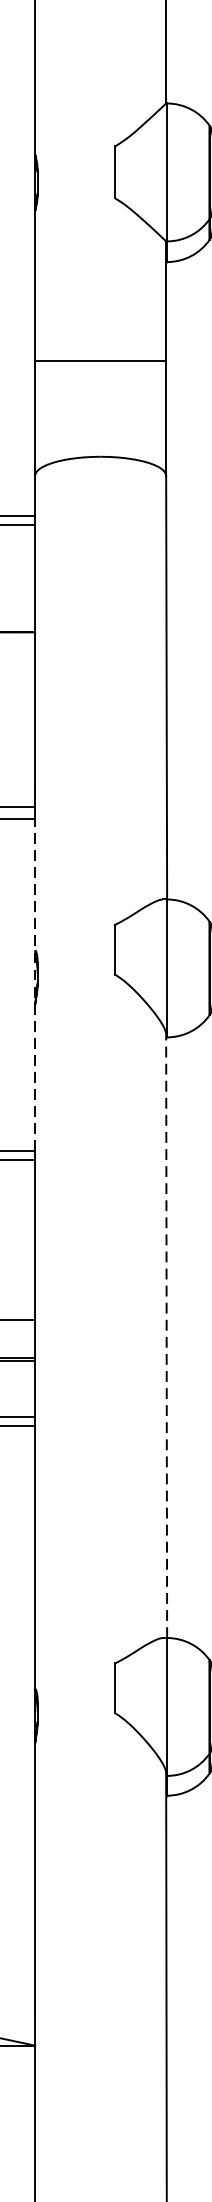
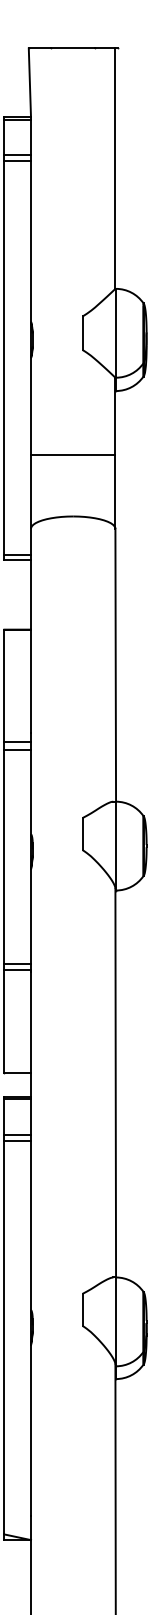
line: (35, 984) -> (31, 856), dashed -> solid
line: (166, 1335) -> (115, 1082), dashed -> solid

